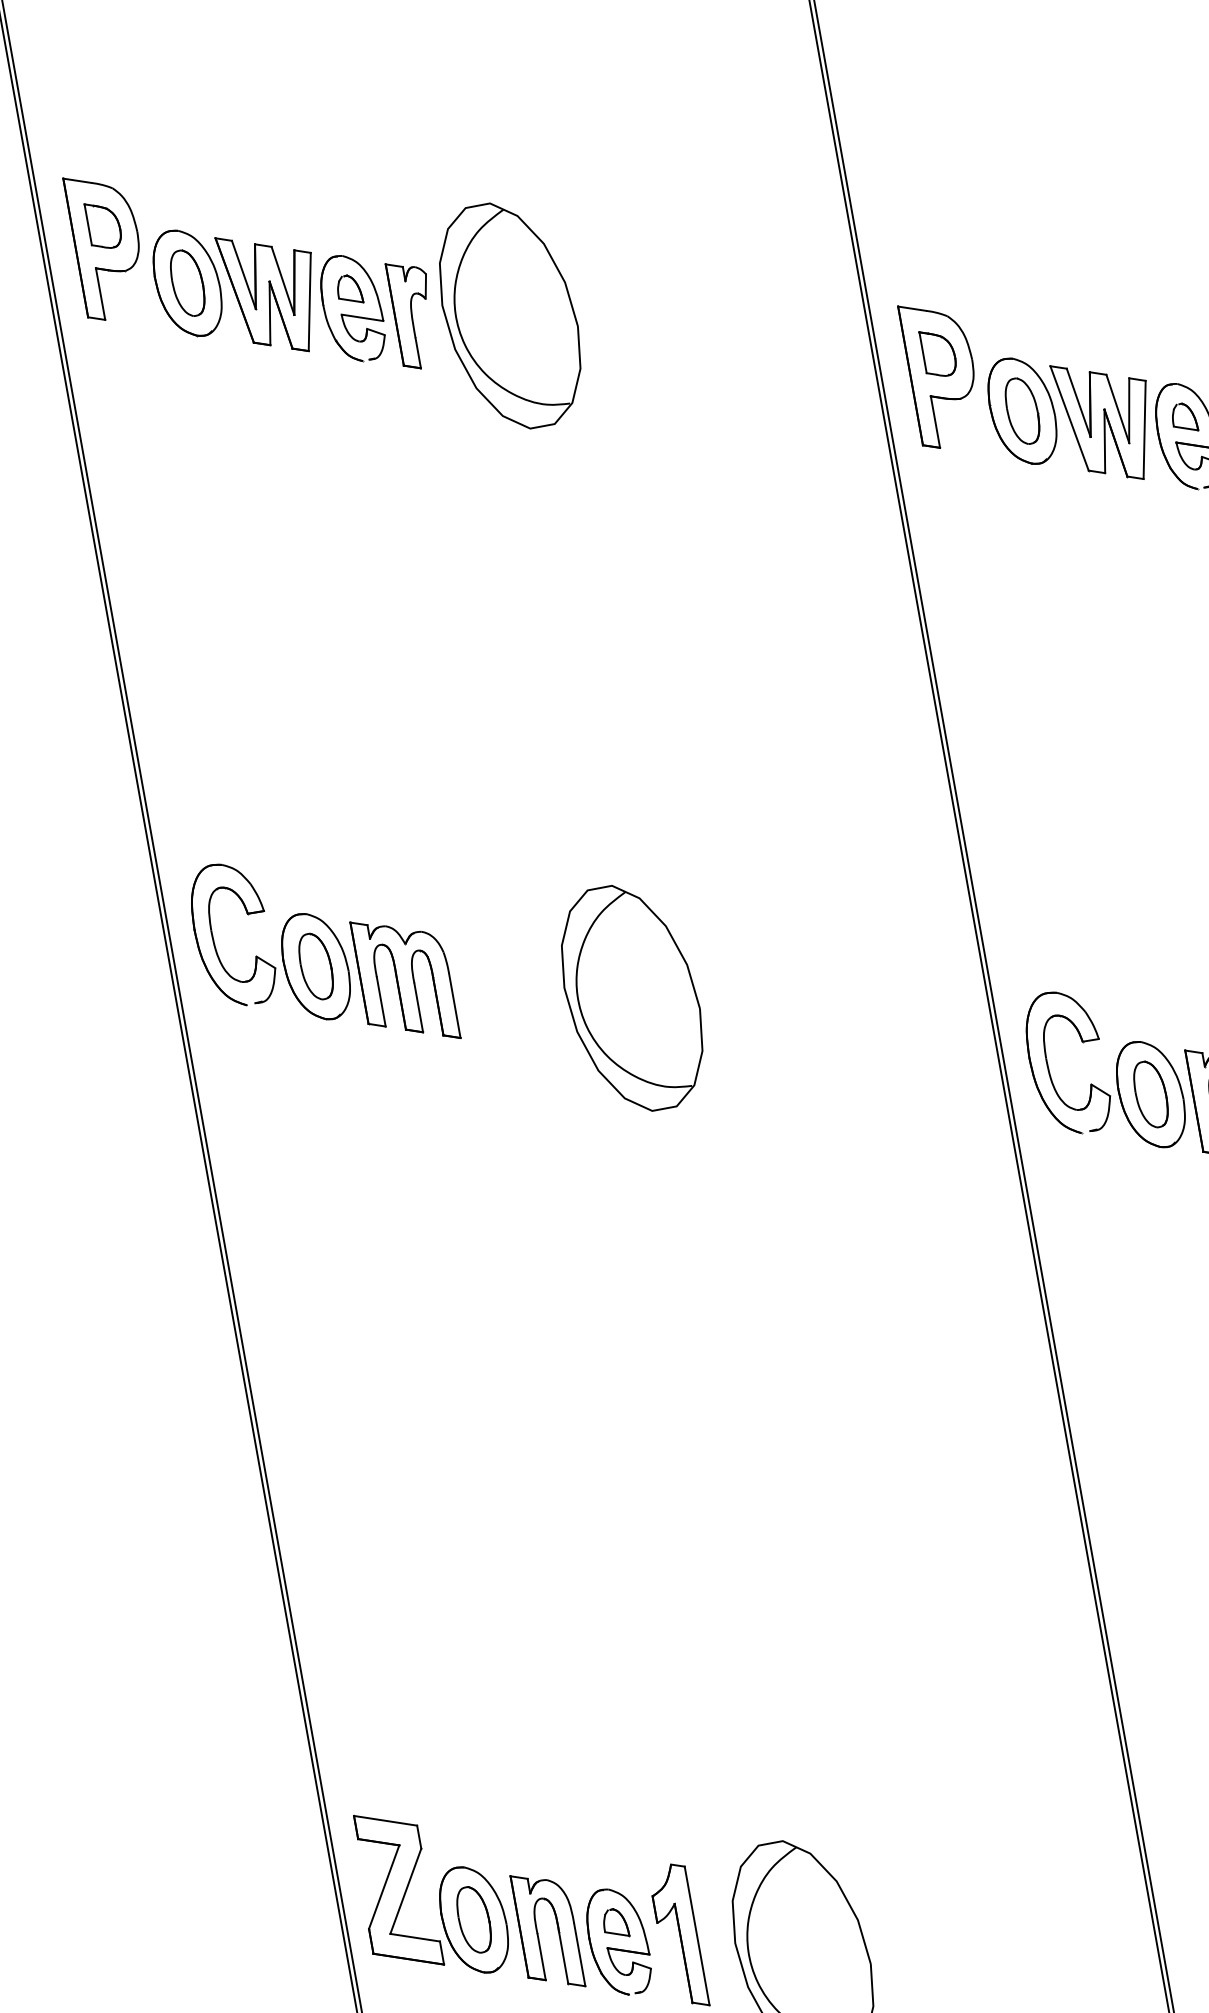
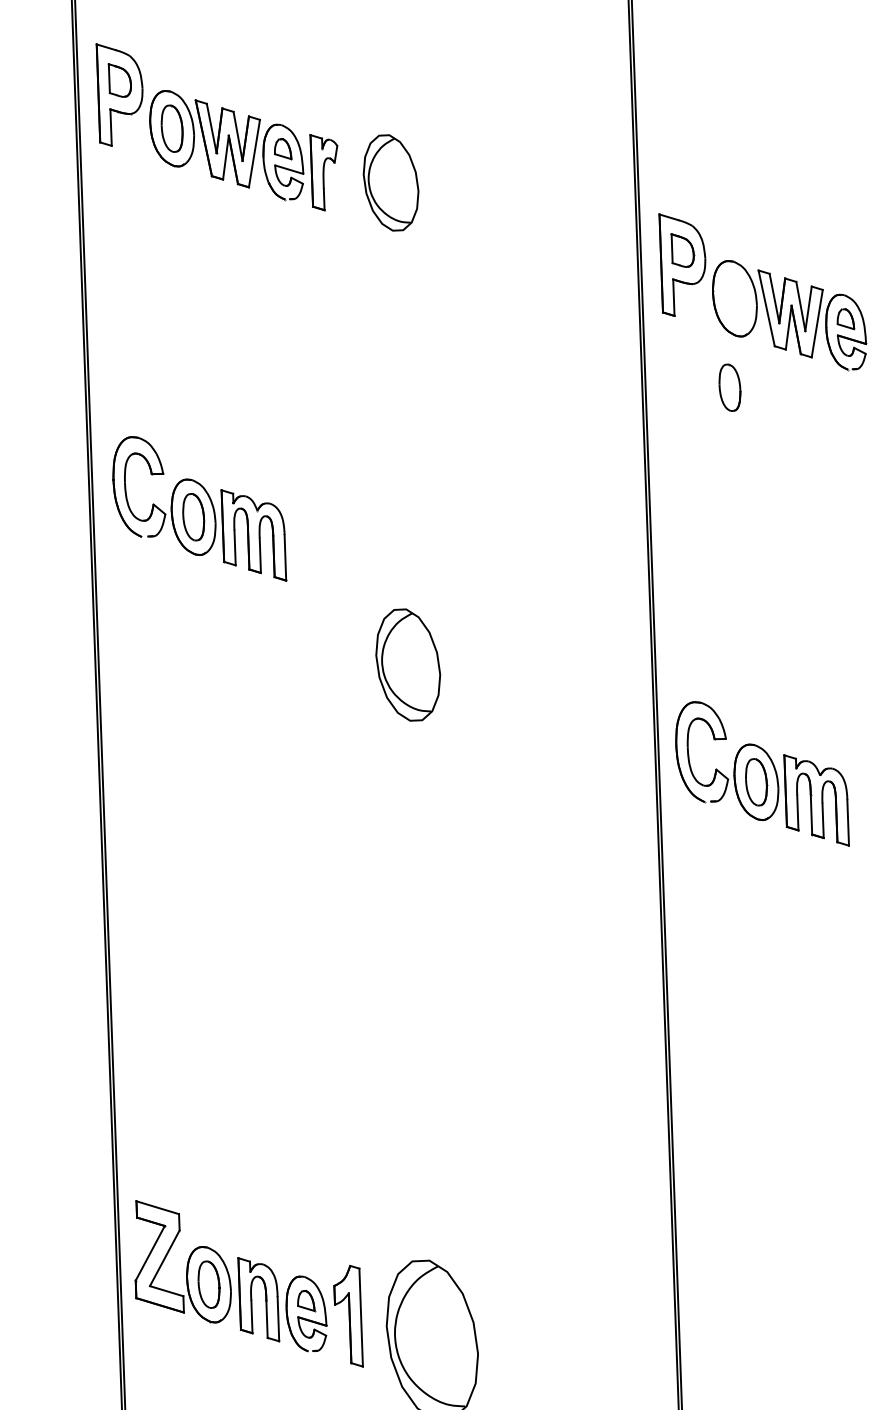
part: (509, 315) -> (390, 182), size x0.6
part: (1021, 410) -> (729, 387), moved
part: (322, 952) -> (199, 508), moved
part: (630, 997) -> (407, 664), size x0.7

